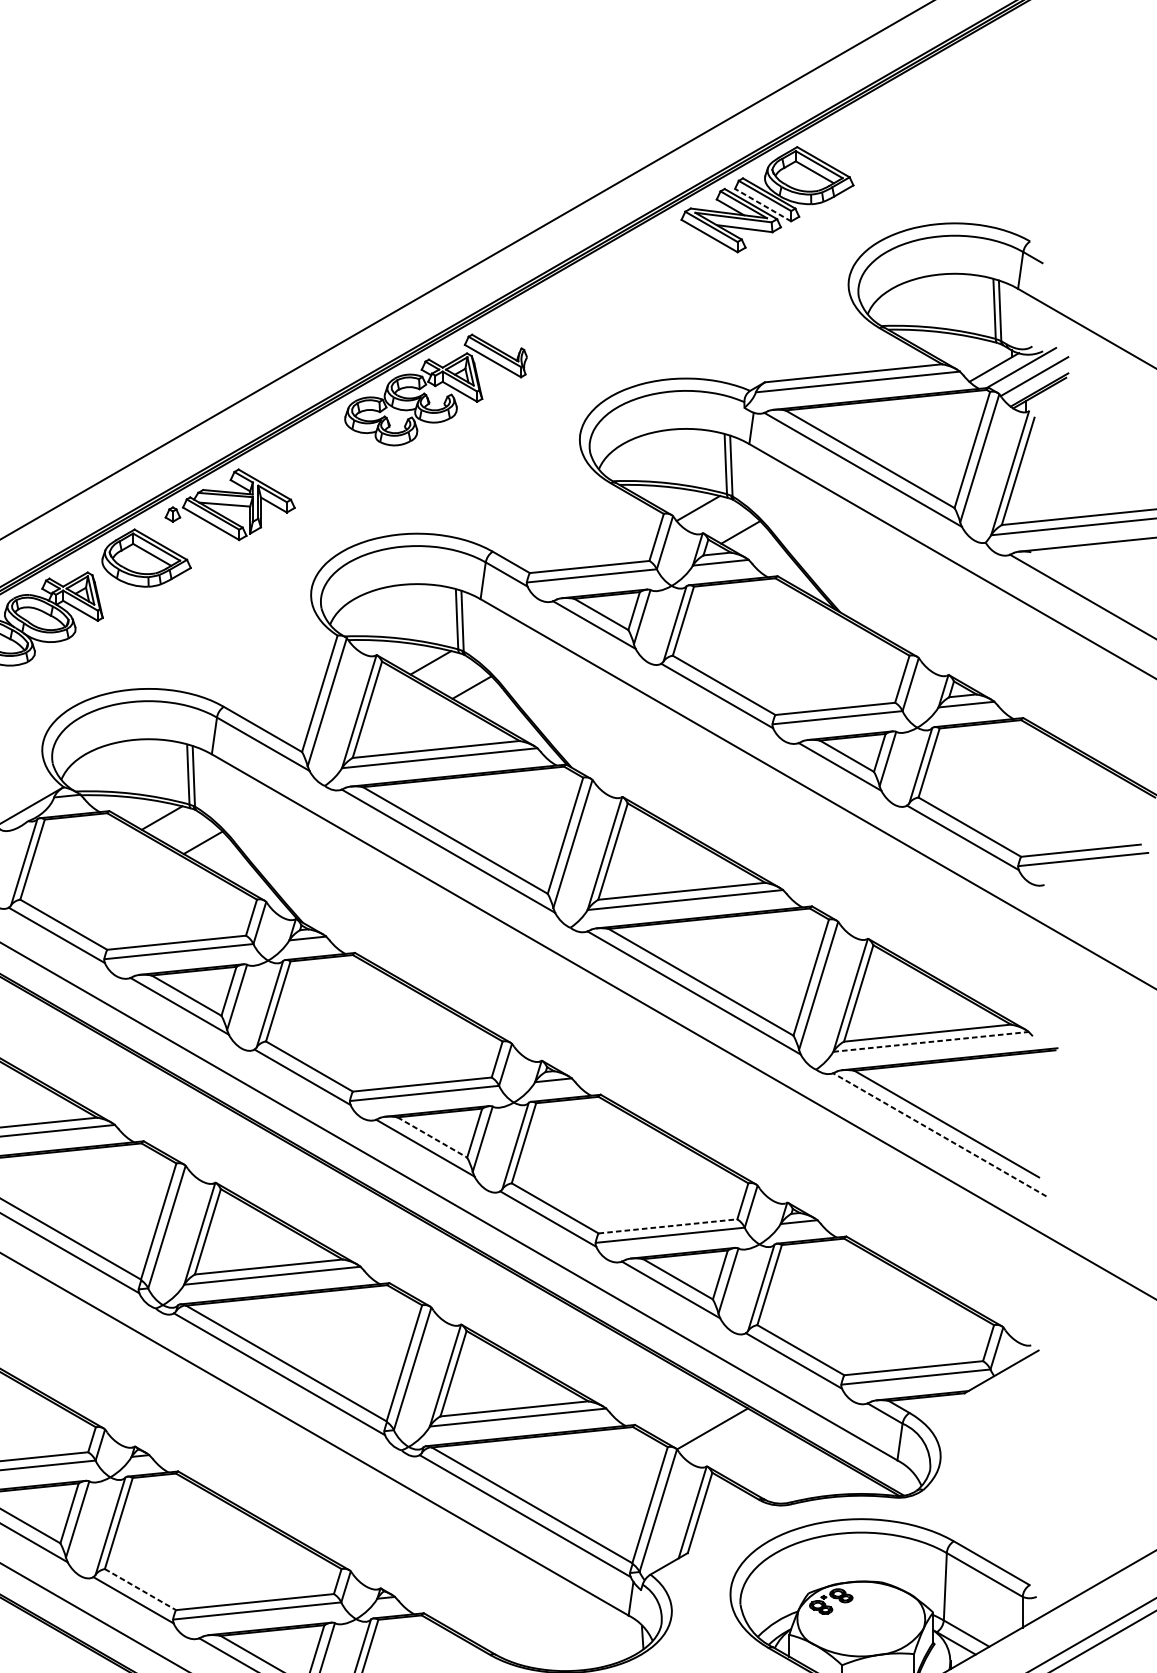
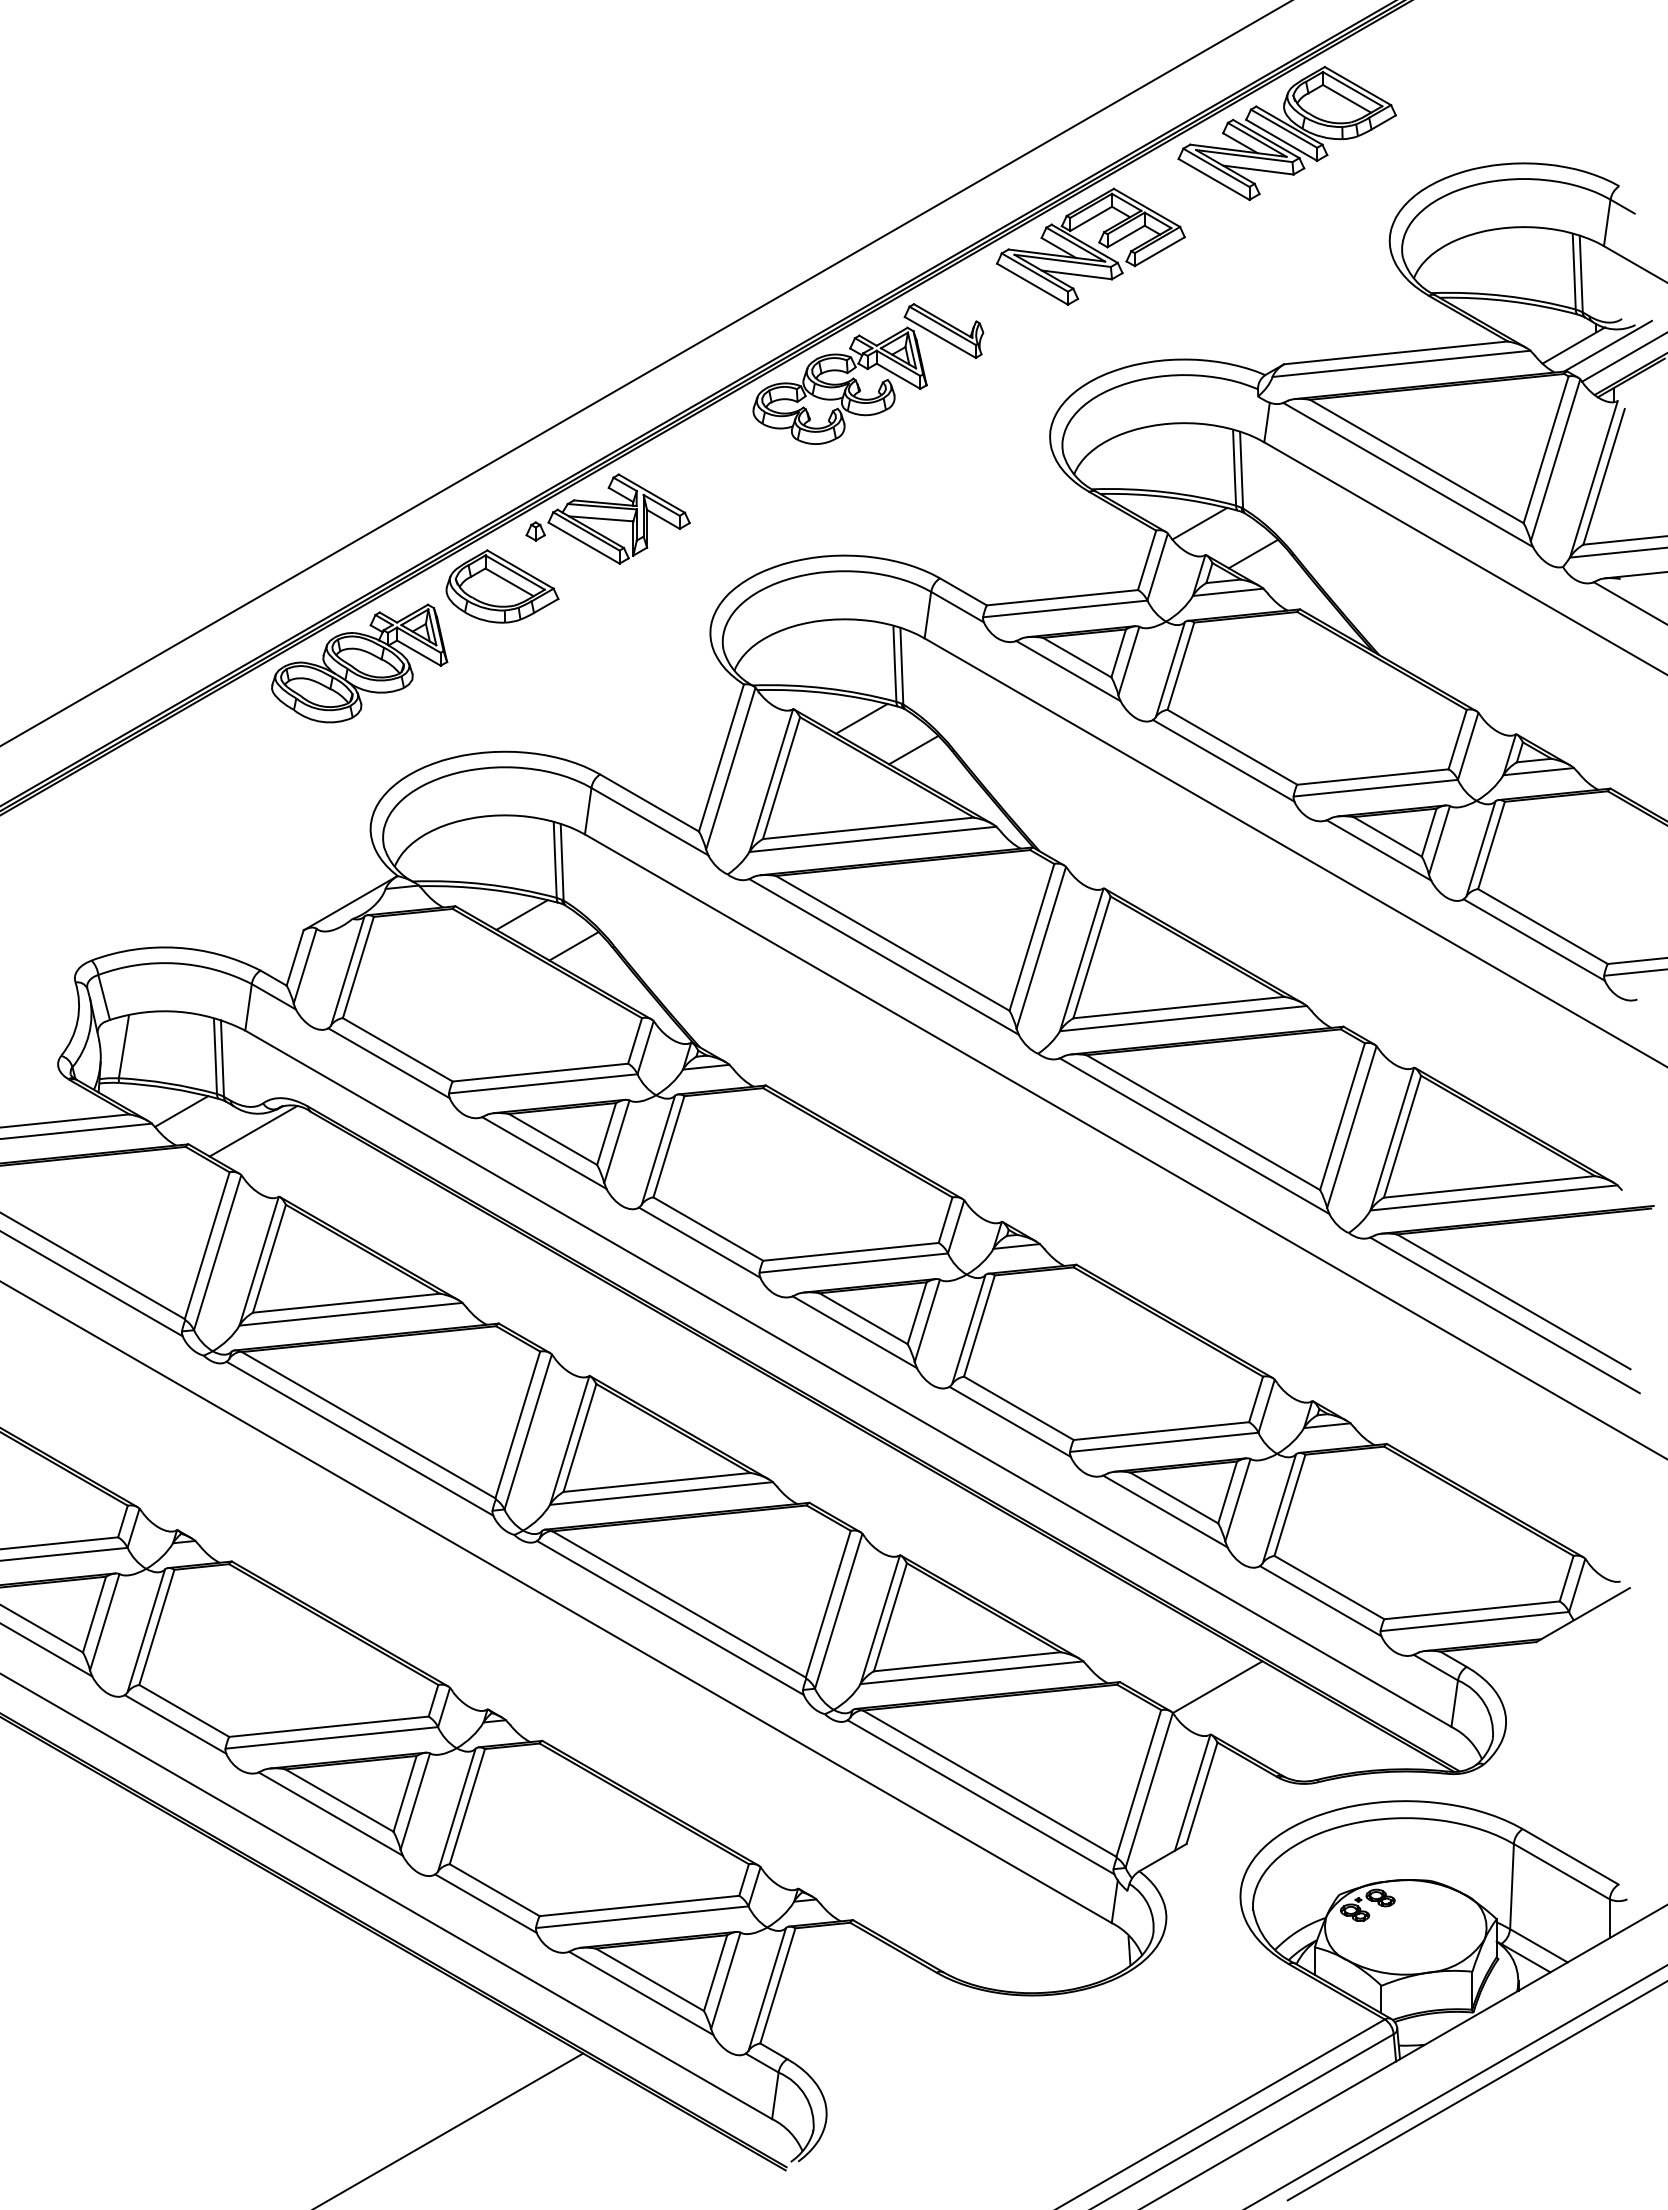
line: (762, 205) -> (1281, 140), dashed -> solid
part: (611, 289) -> (1090, 246), added
line: (931, 1041) -> (1494, 1197), dashed -> solid
line: (940, 1134) -> (1505, 1315), dashed -> solid
line: (432, 1137) -> (863, 1318), dashed -> solid
line: (668, 1226) -> (1161, 1431), dashed -> solid
line: (140, 1589) -> (494, 1890), dashed -> solid

